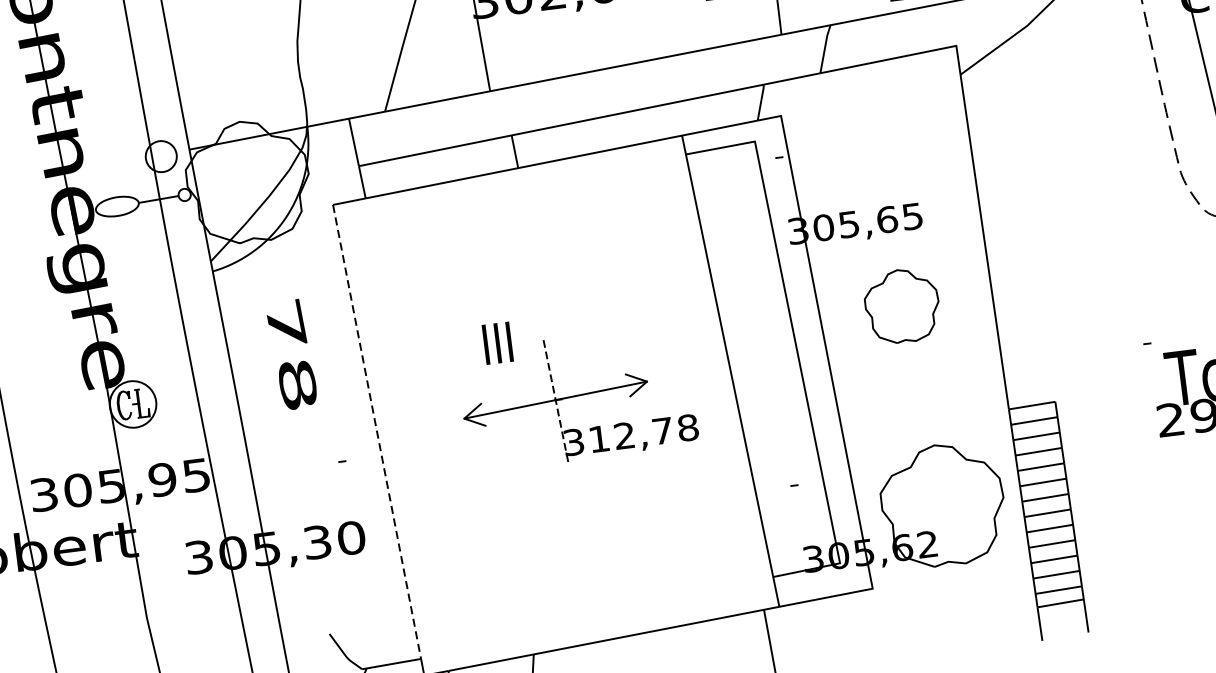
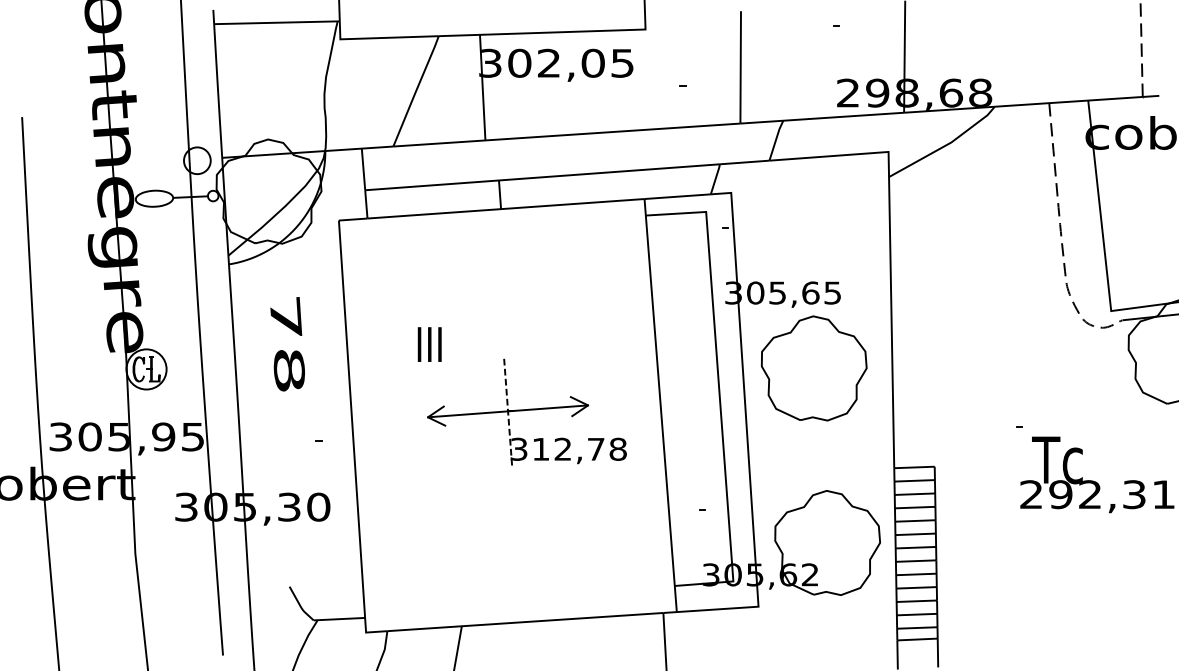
part: (902, 306) -> (814, 368), size x1.67
text: (497, 343) -> (429, 344), moved
line: (377, 432) -> (352, 419), dashed -> solid

